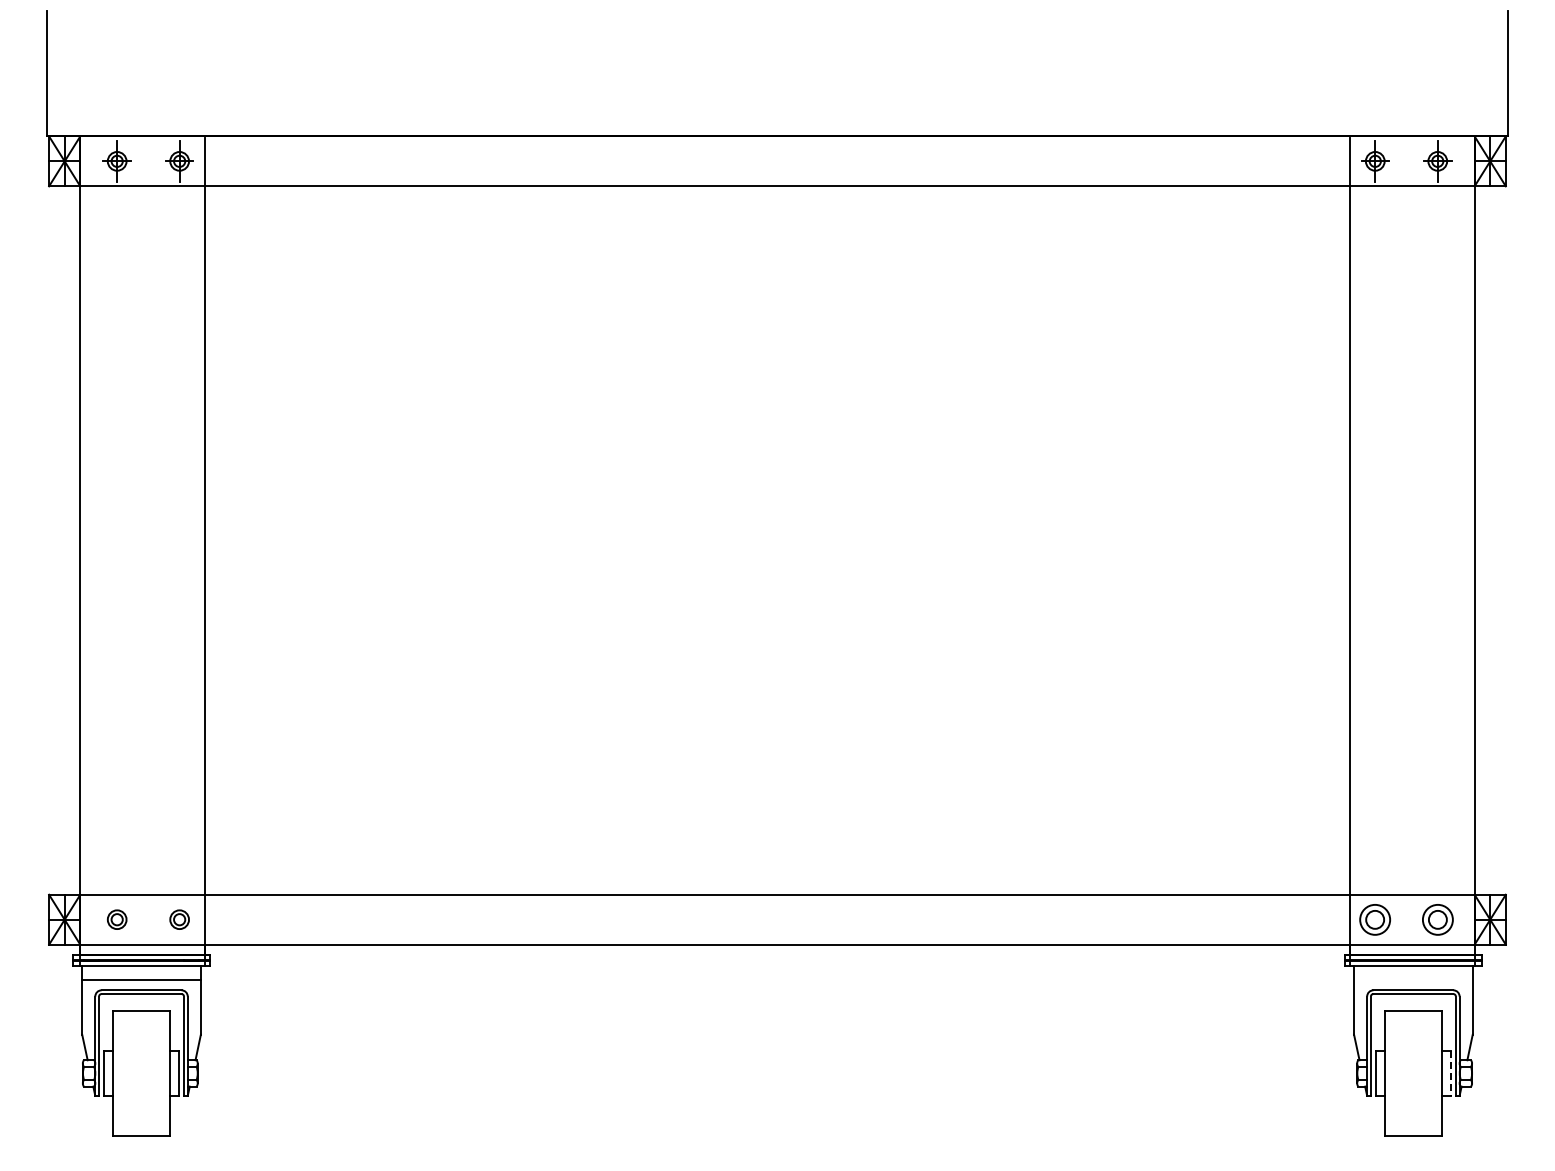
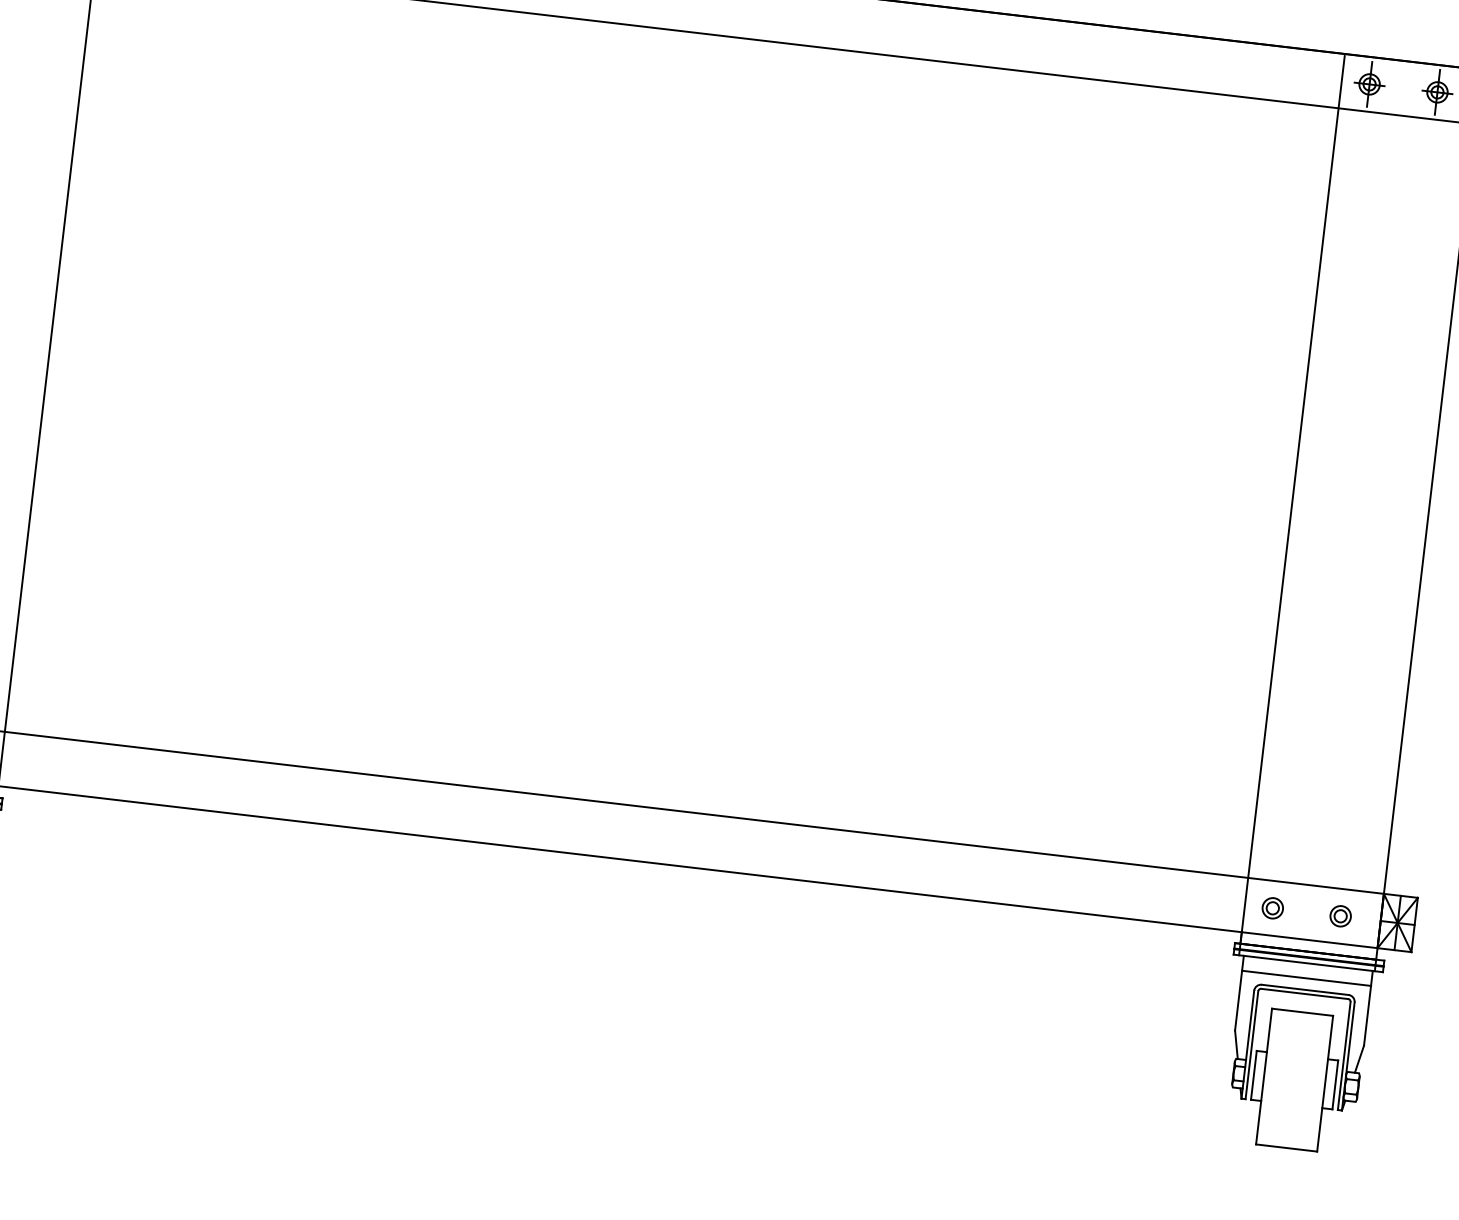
part: (1375, 919) -> (1273, 908), size x0.62
part: (1437, 919) -> (1340, 916), size x0.62
line: (1413, 979) -> (1306, 978), added
line: (1450, 1073) -> (1334, 1084), dashed -> solid

